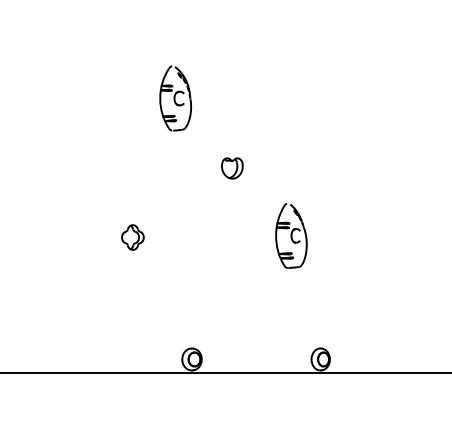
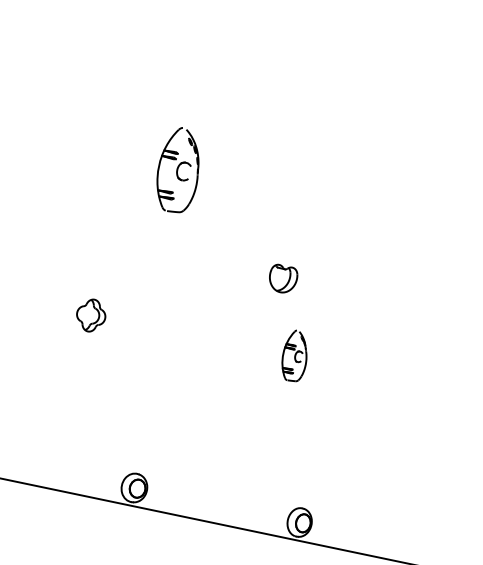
part: (175, 98) -> (178, 170), moved
part: (232, 168) -> (283, 279), moved
part: (291, 235) -> (295, 355), size x0.6

